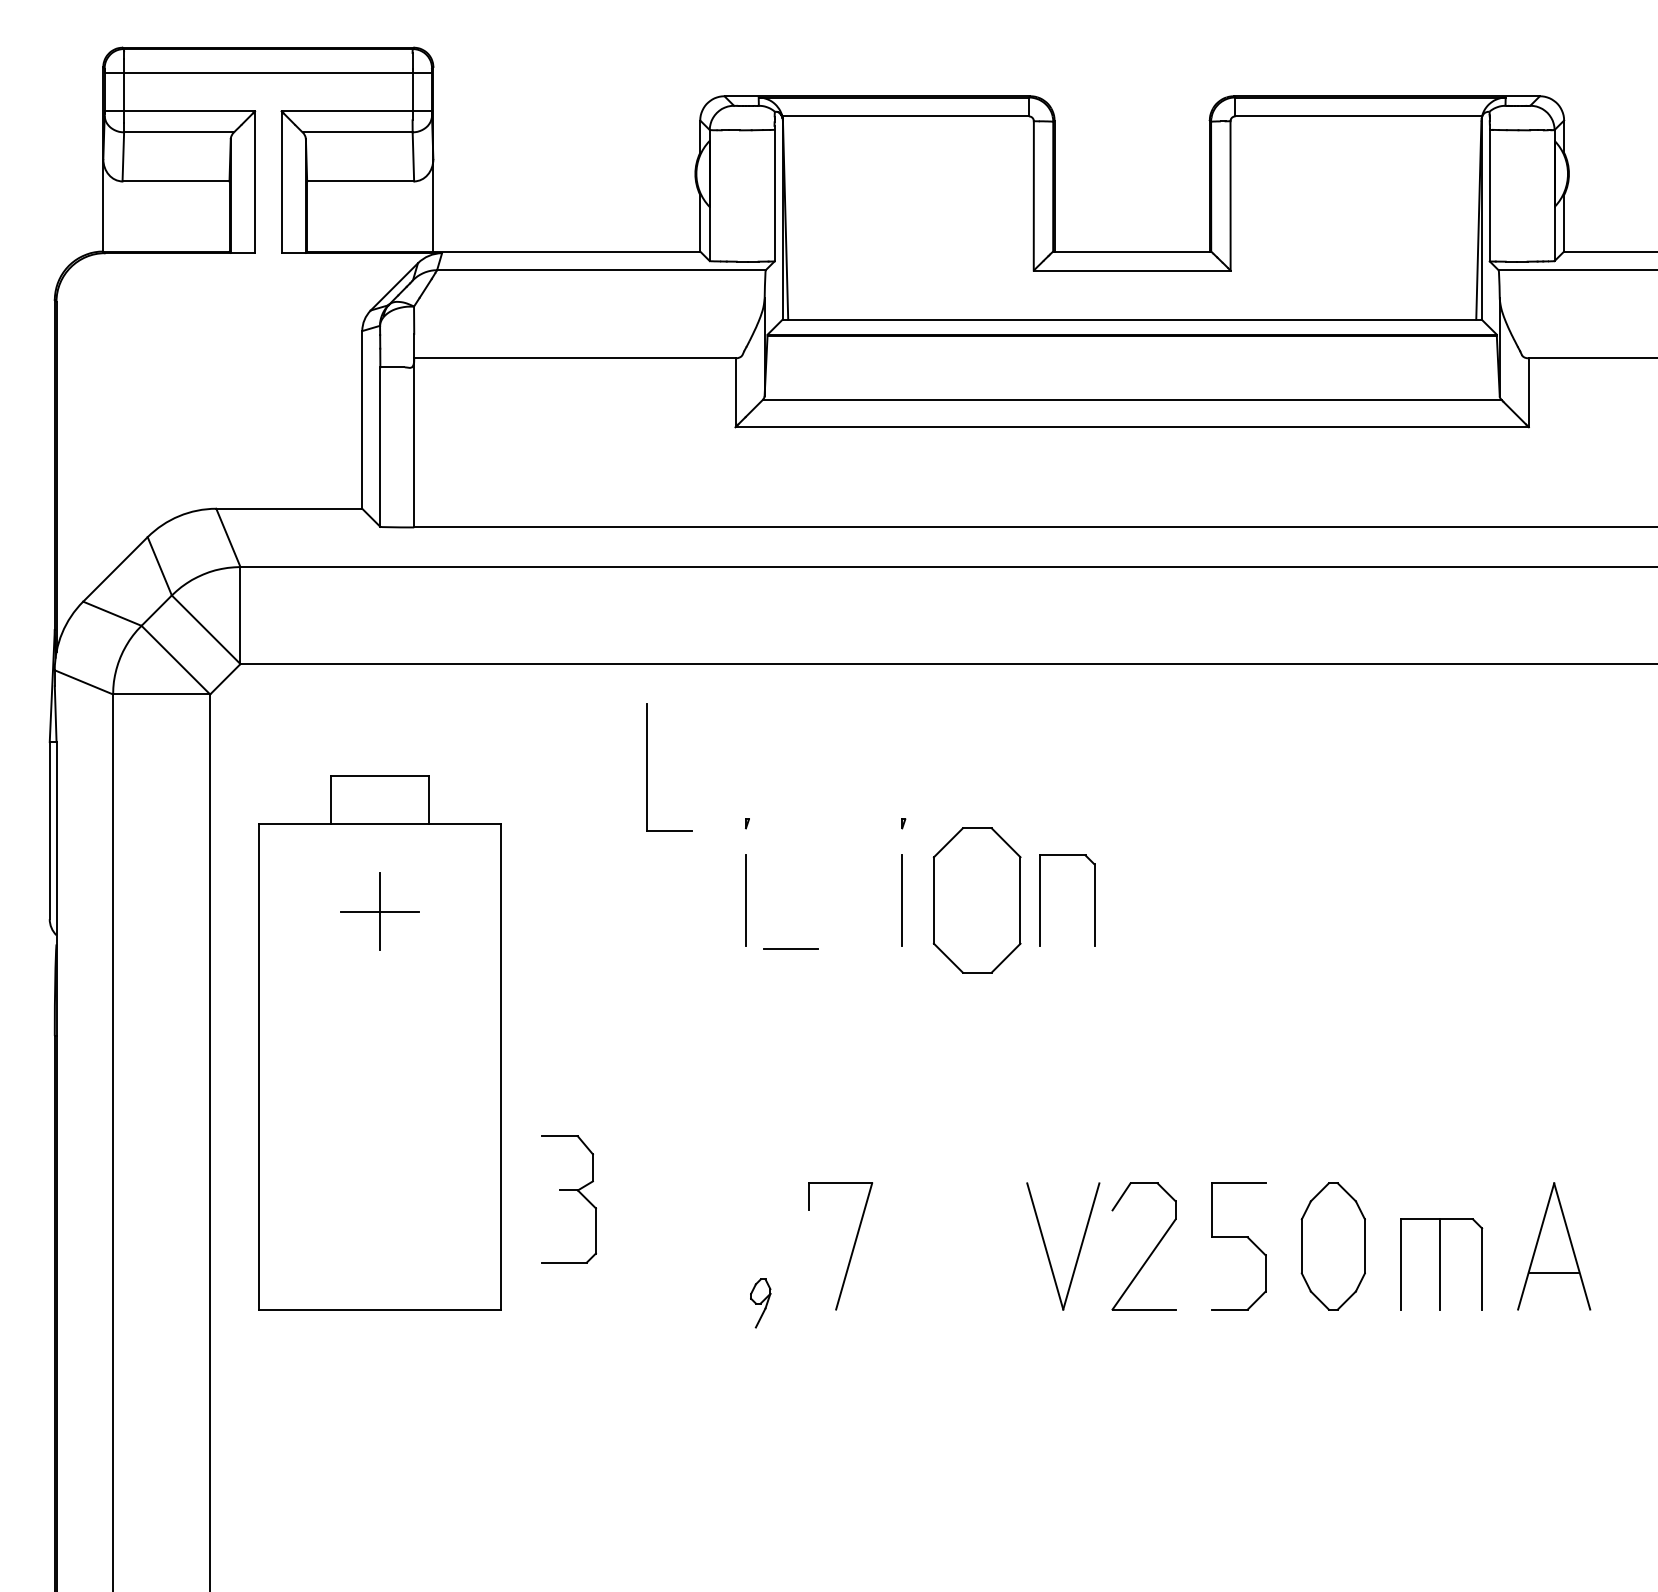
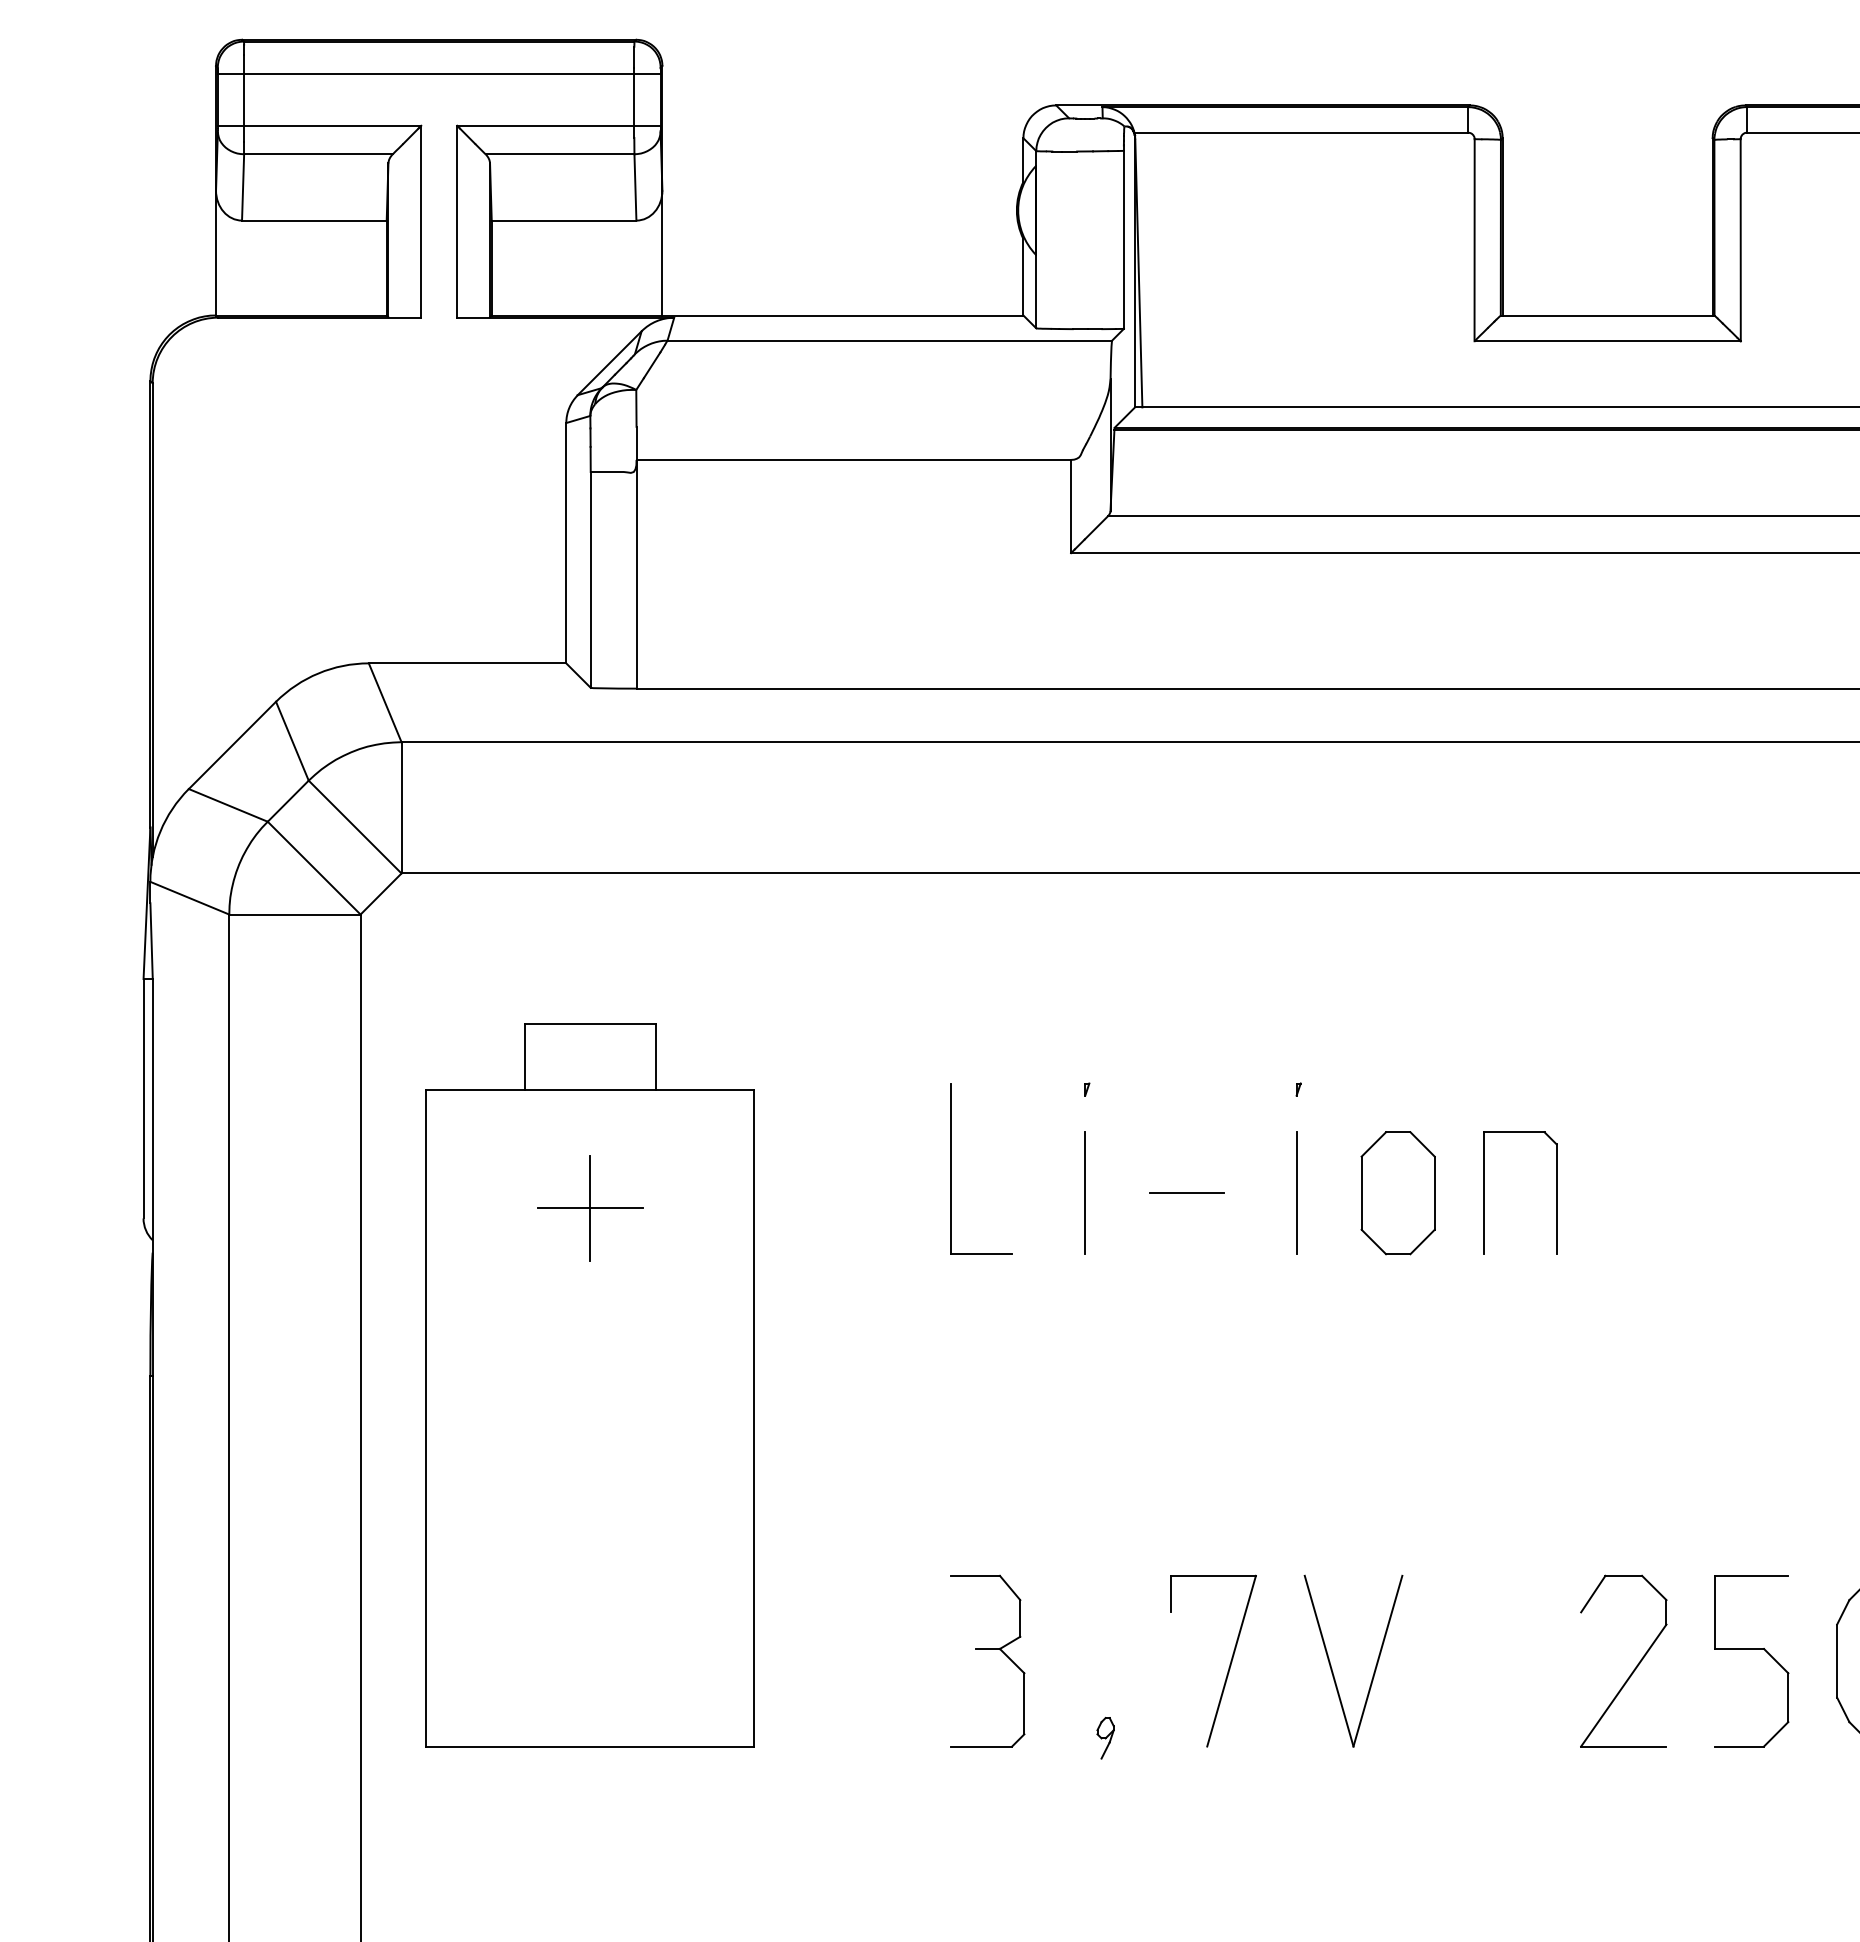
part: (647, 767) -> (952, 1168), moved
part: (977, 900) -> (1398, 1193), size x0.62
line: (790, 948) -> (1186, 1191), moved
part: (568, 1190) -> (987, 1649), moved
part: (1079, 1248) -> (1375, 1663), moved
part: (761, 1303) -> (1106, 1738), size x0.62

